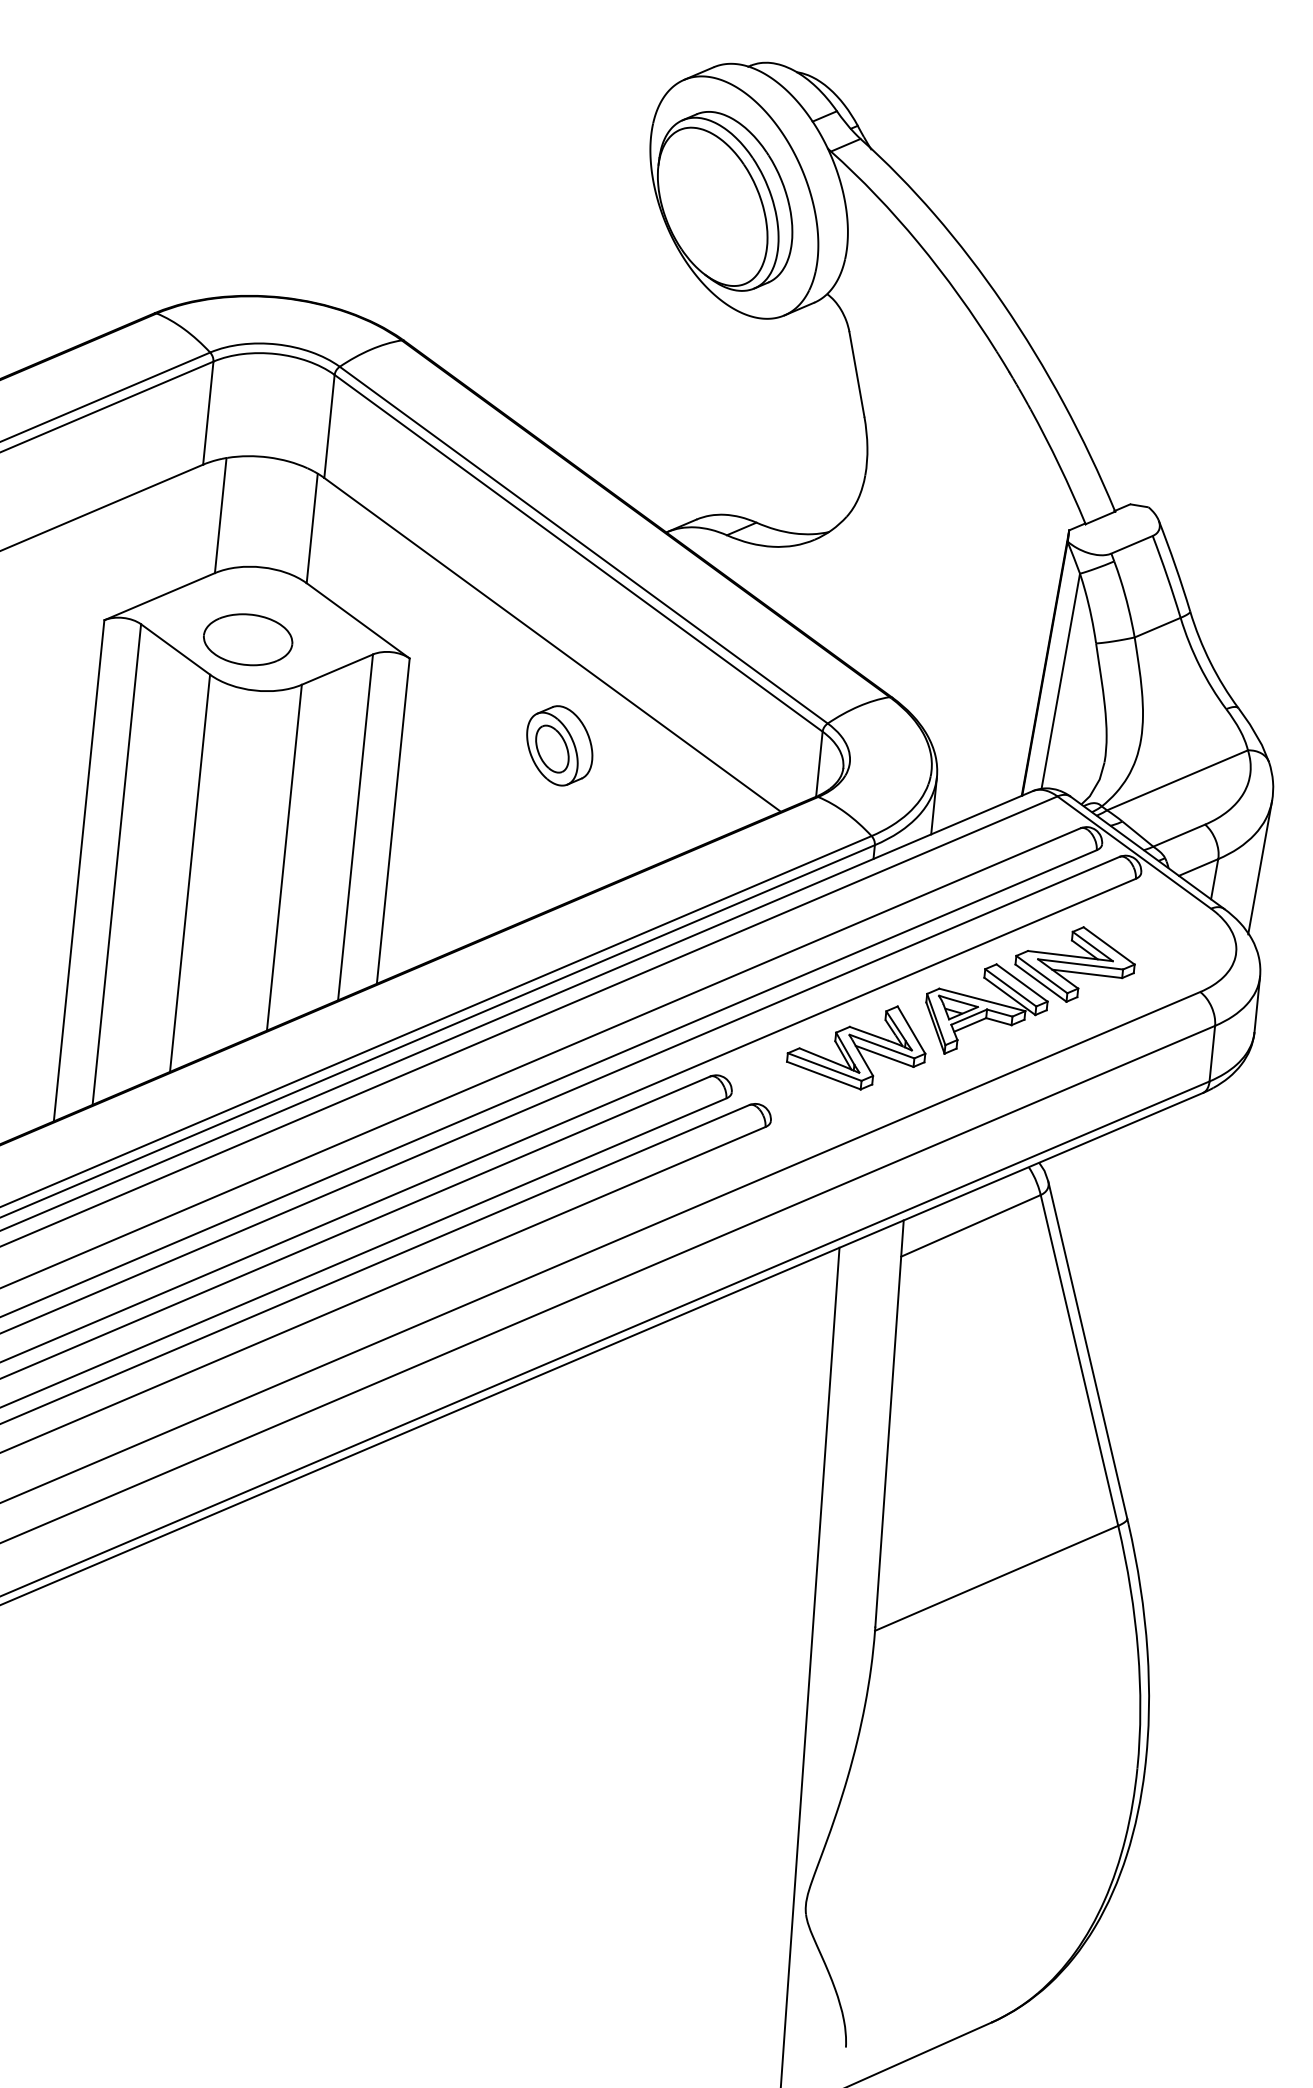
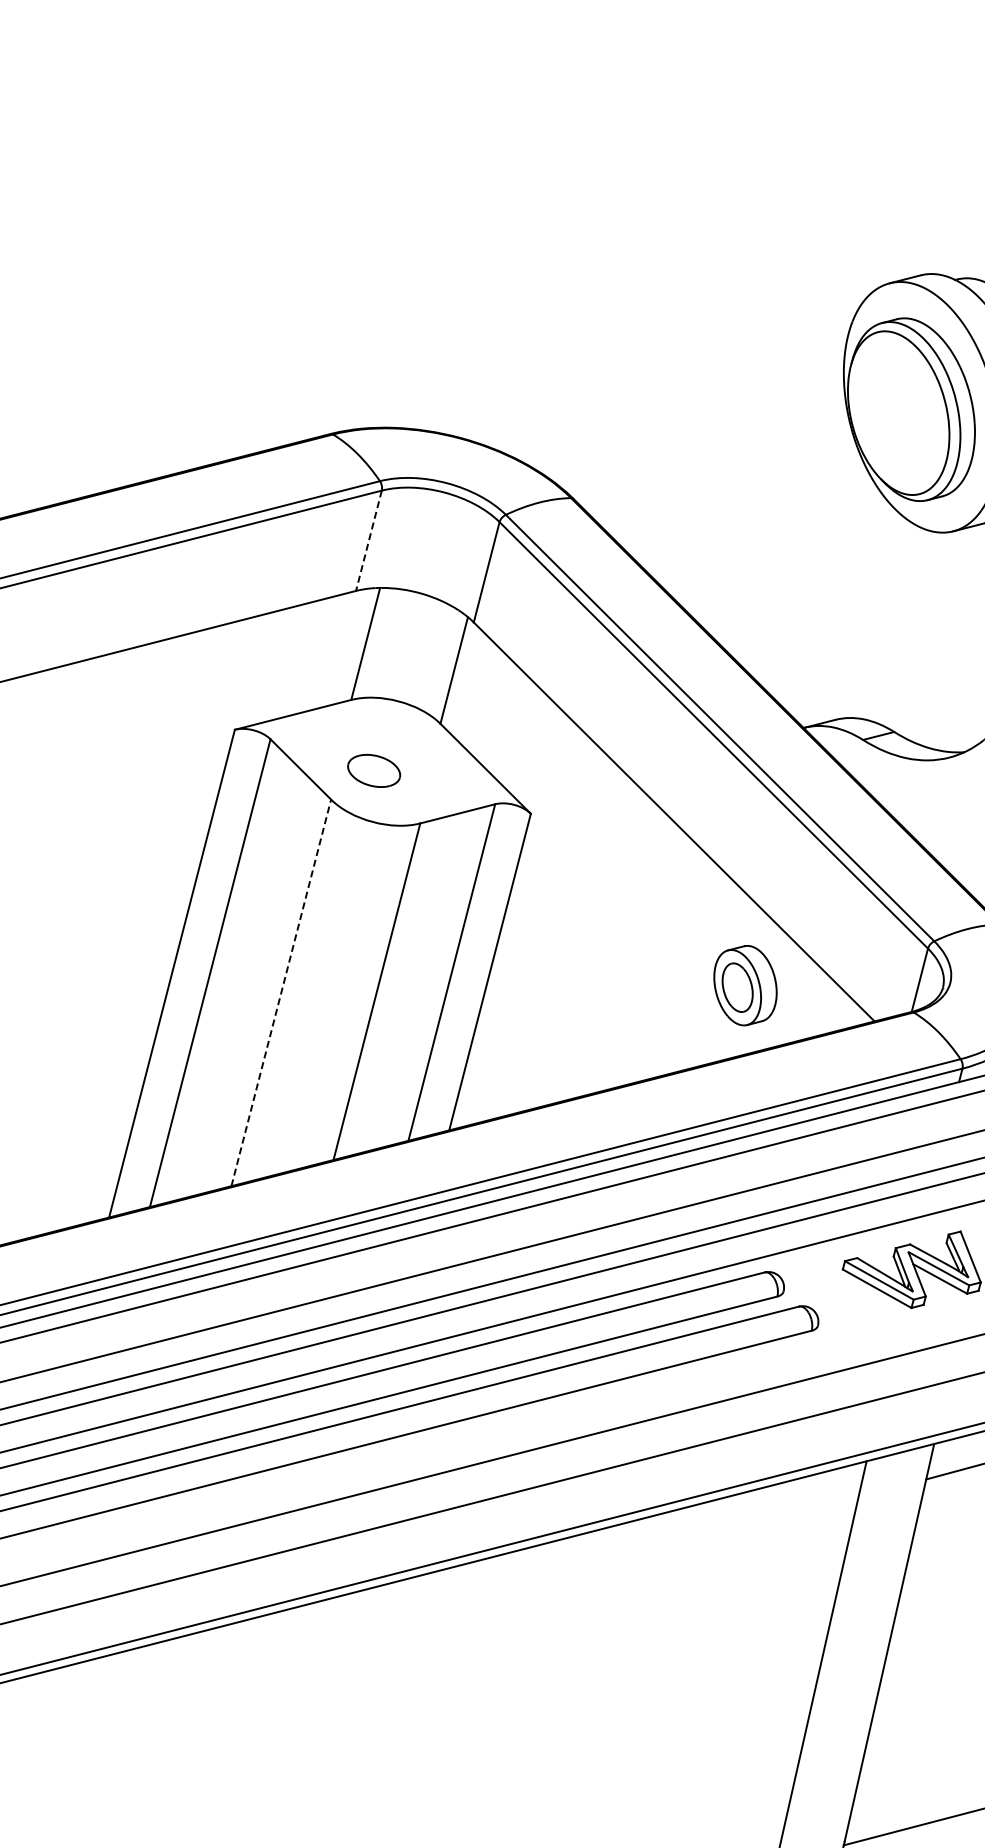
line: (208, 413) -> (369, 541), solid -> dashed
part: (248, 639) -> (374, 770), size x0.6
part: (559, 745) -> (745, 985), moved
line: (190, 873) -> (281, 993), solid -> dashed

